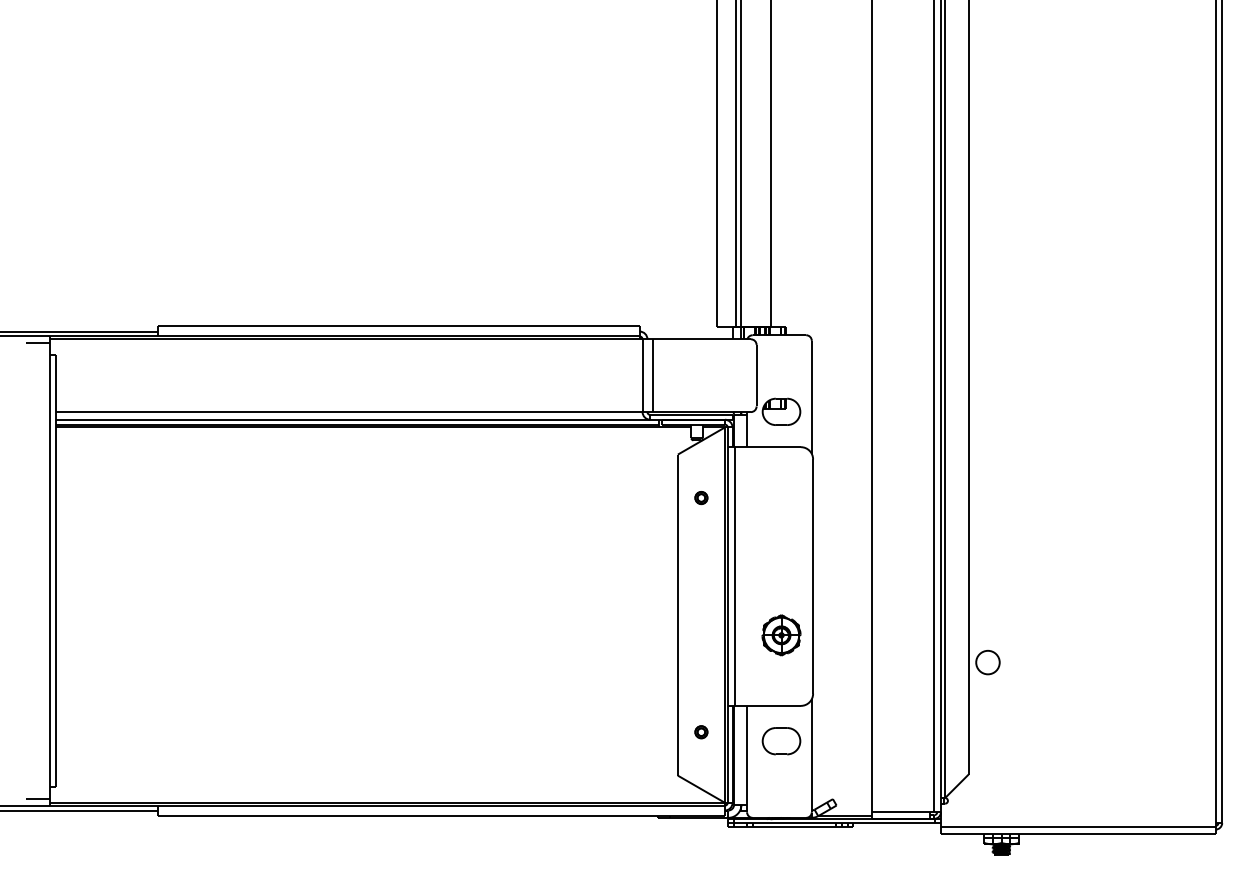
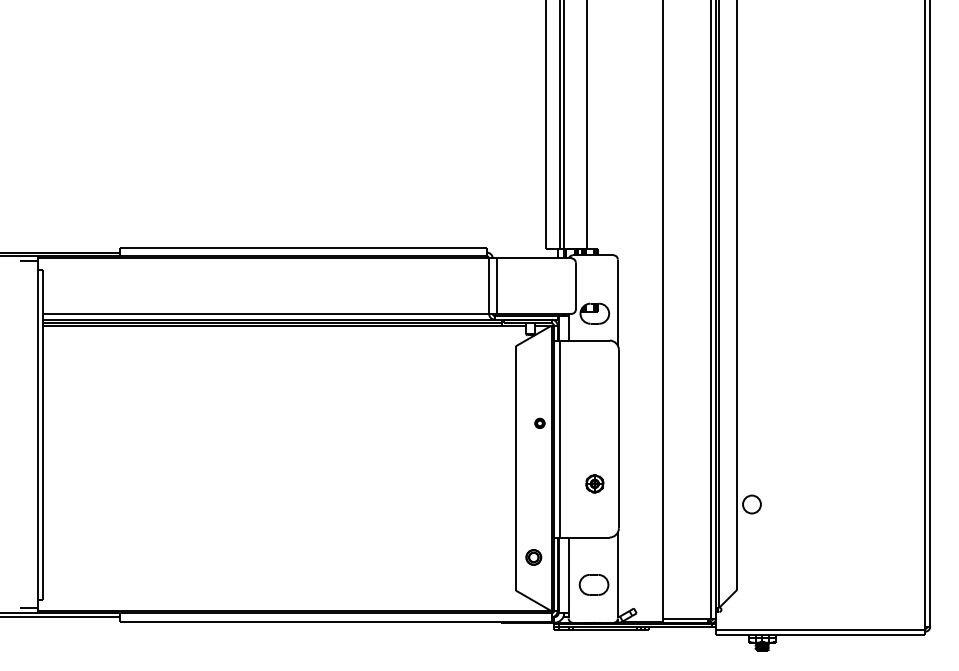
part: (701, 498) -> (540, 423), moved
part: (781, 635) -> (594, 483), size x0.6
part: (701, 732) -> (533, 557), size x1.6
part: (781, 741) -> (594, 585), moved

